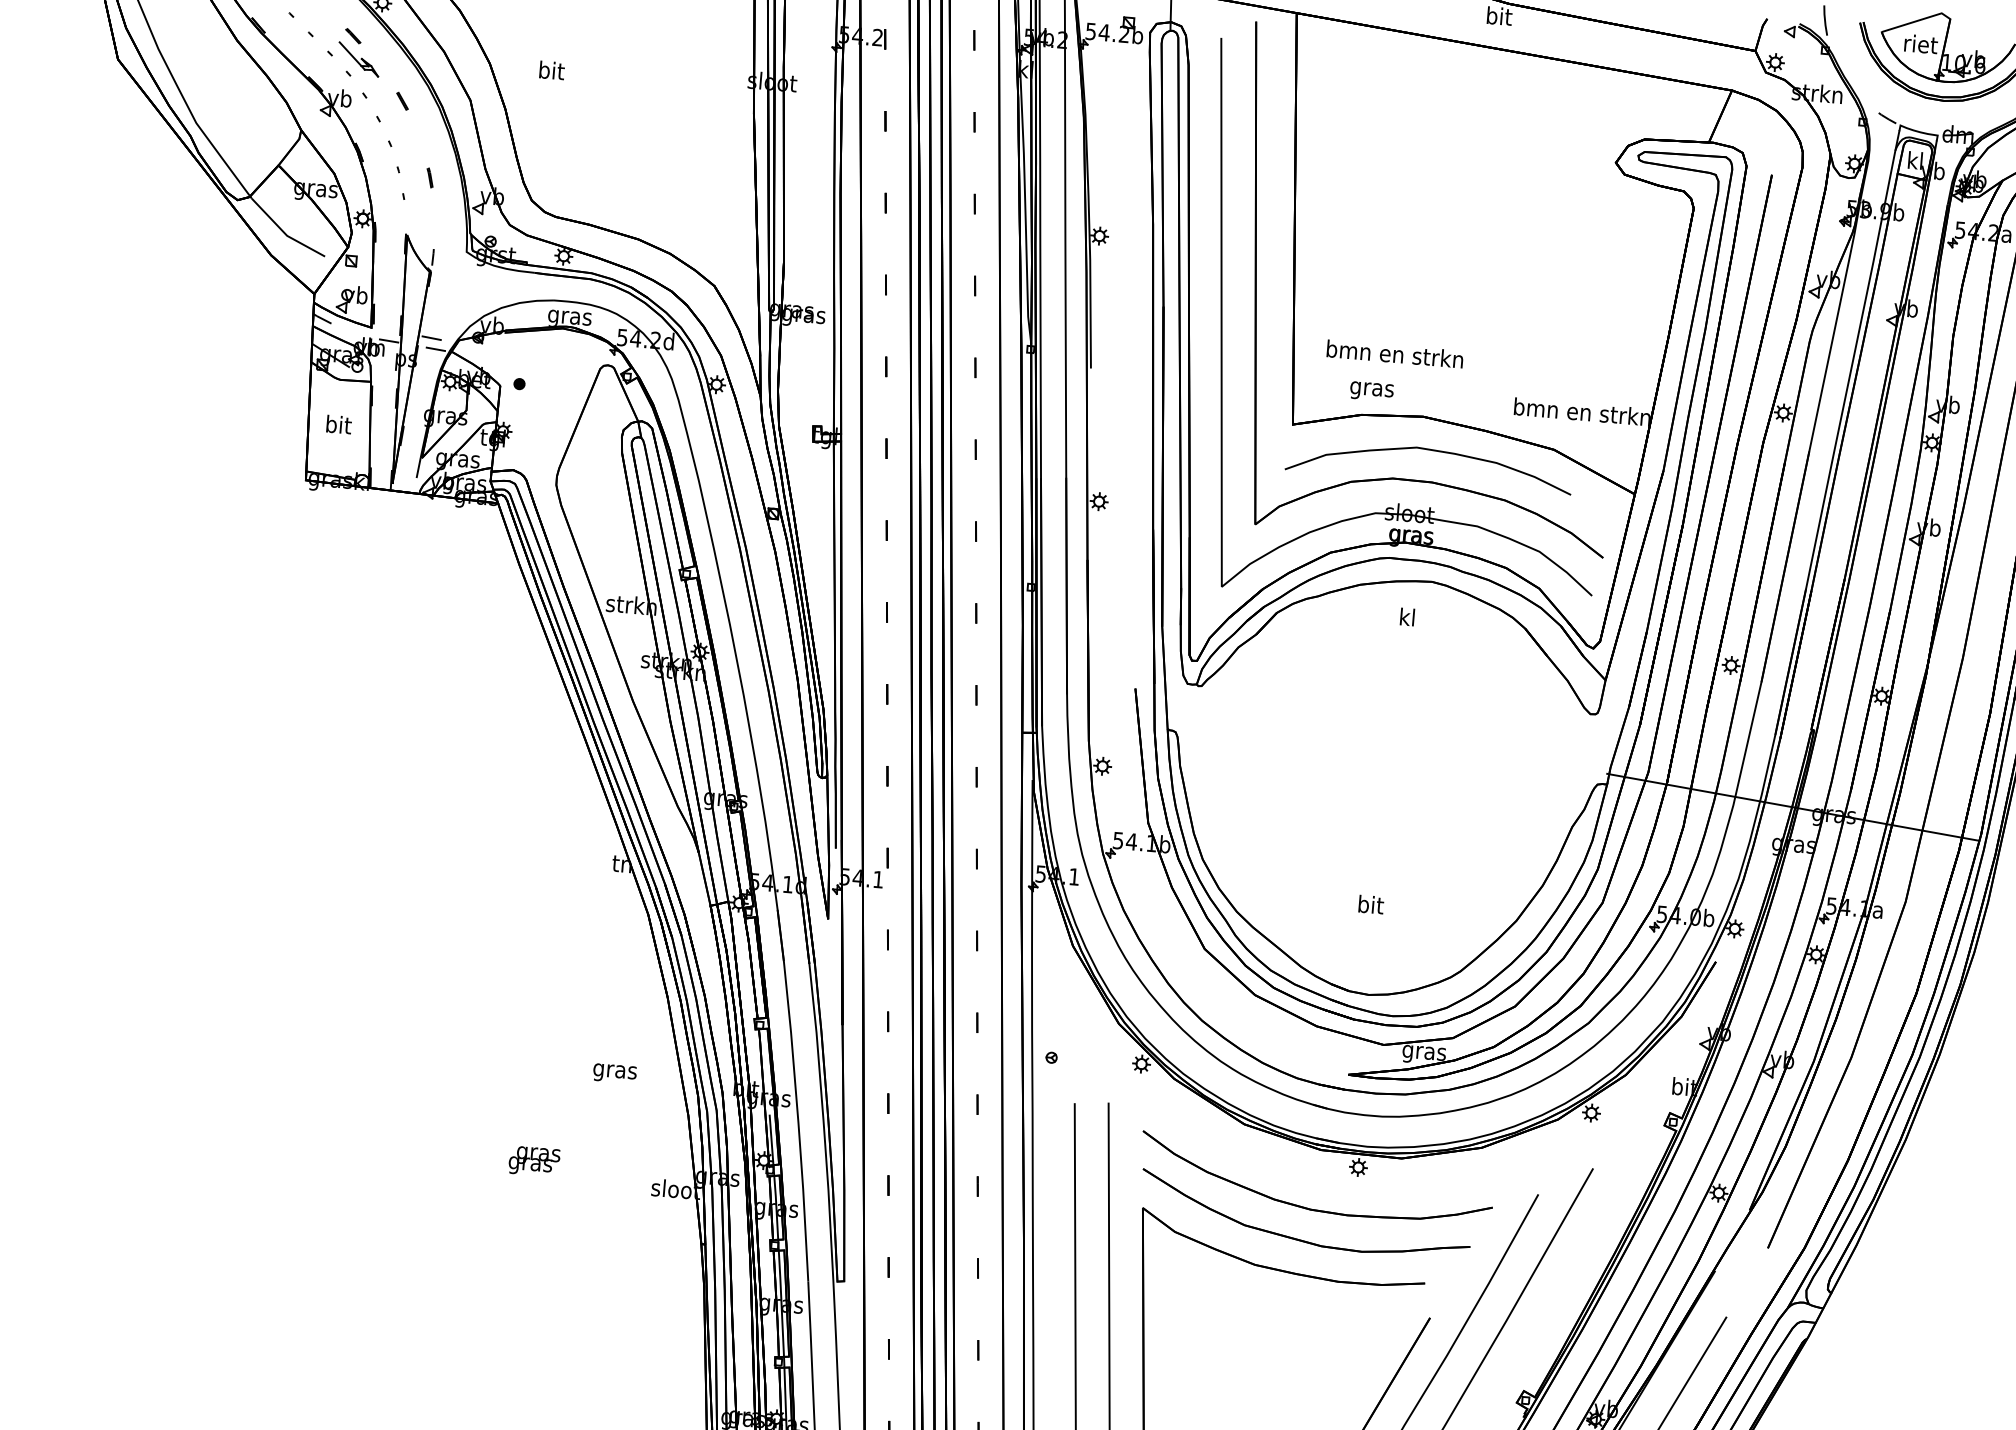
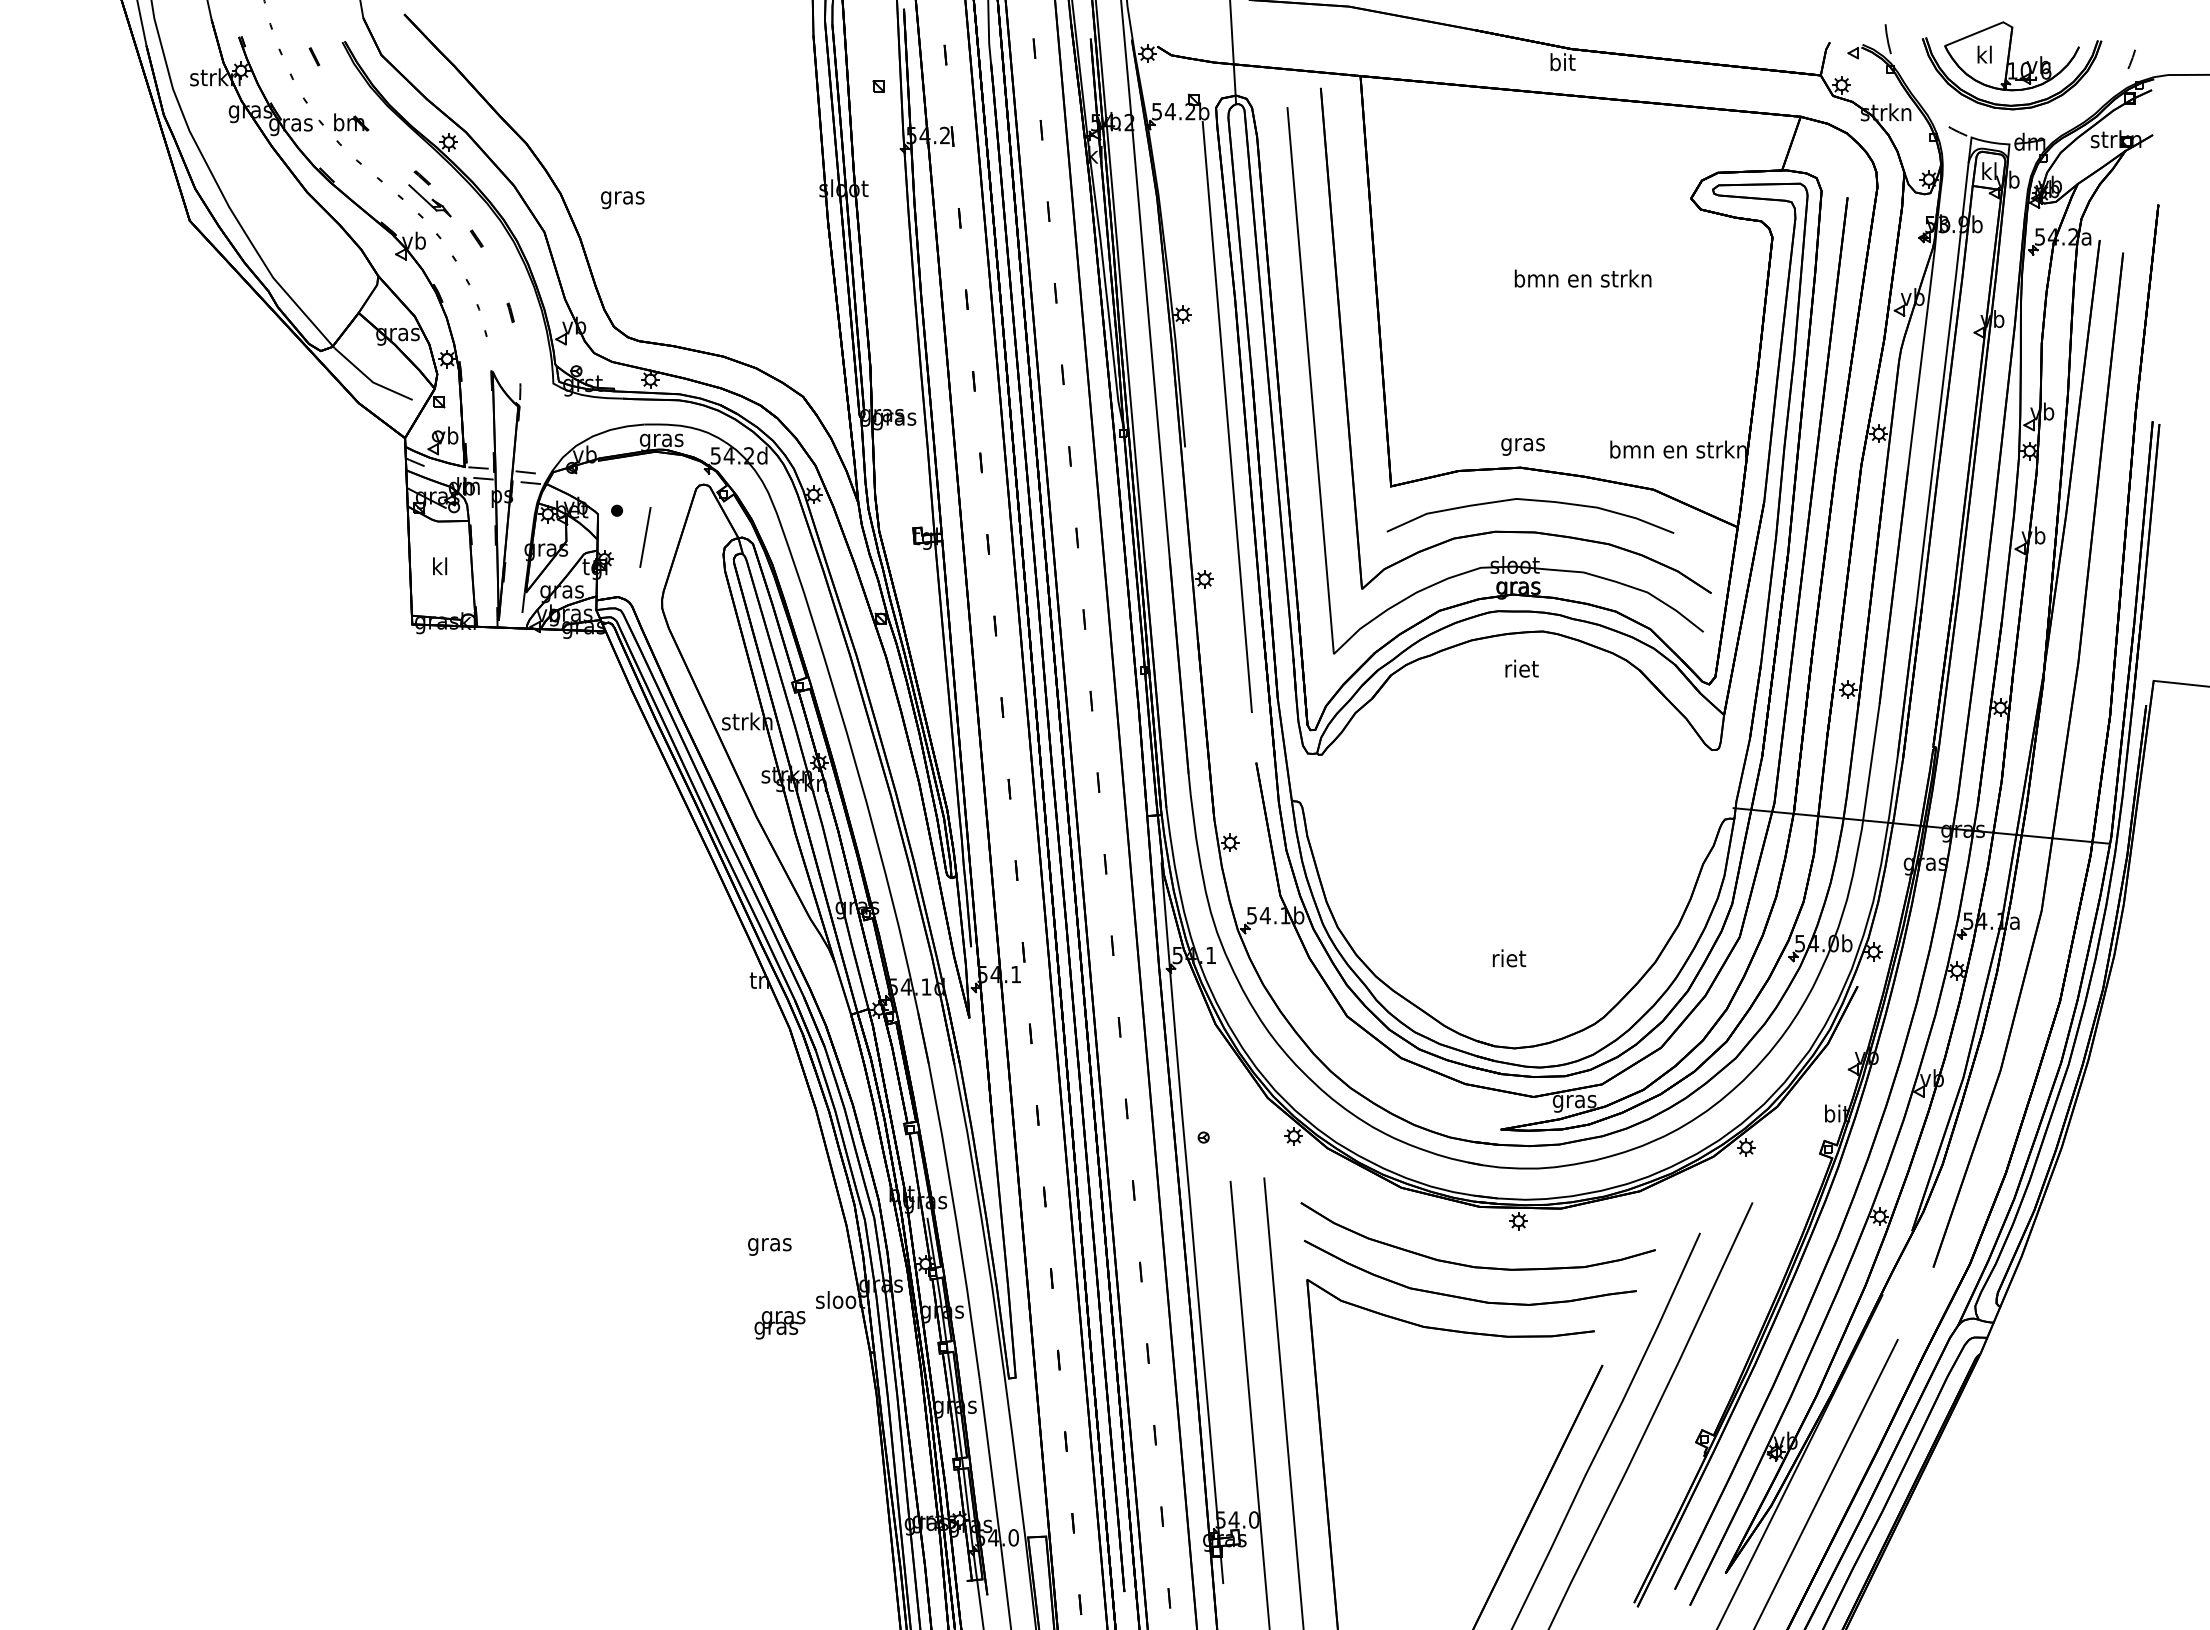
text: (1920, 43) -> (1984, 54), riet -> kl
text: (551, 72) -> (622, 197), bit -> gras
line: (386, 330) -> (480, 468), added
line: (1134, 341) -> (1226, 416), added
text: (1394, 353) -> (1582, 278), moved
text: (1371, 391) -> (1522, 446), moved
line: (545, 413) -> (645, 537), added
text: (338, 424) -> (440, 566), bit -> kl
text: (1407, 616) -> (1521, 668), kl -> riet
text: (1371, 904) -> (1509, 958), bit -> riet
text: (614, 1073) -> (769, 1246), moved
text: (533, 1161) -> (779, 1325), moved

